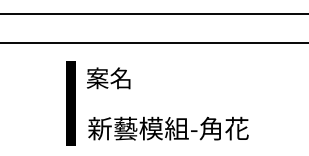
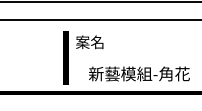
text: (168, 127) -> (139, 73), moved

